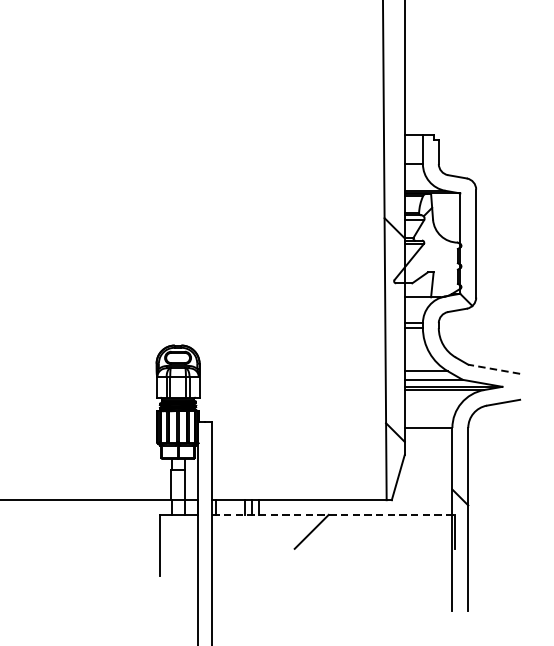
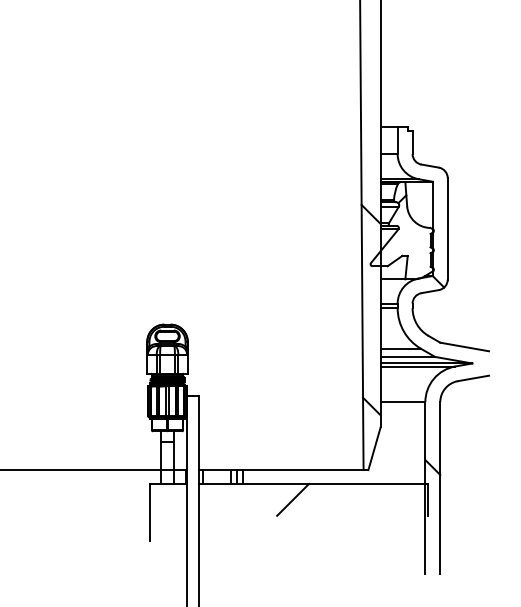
line: (494, 368) -> (464, 346), dashed -> solid
line: (333, 514) -> (313, 483), dashed -> solid

